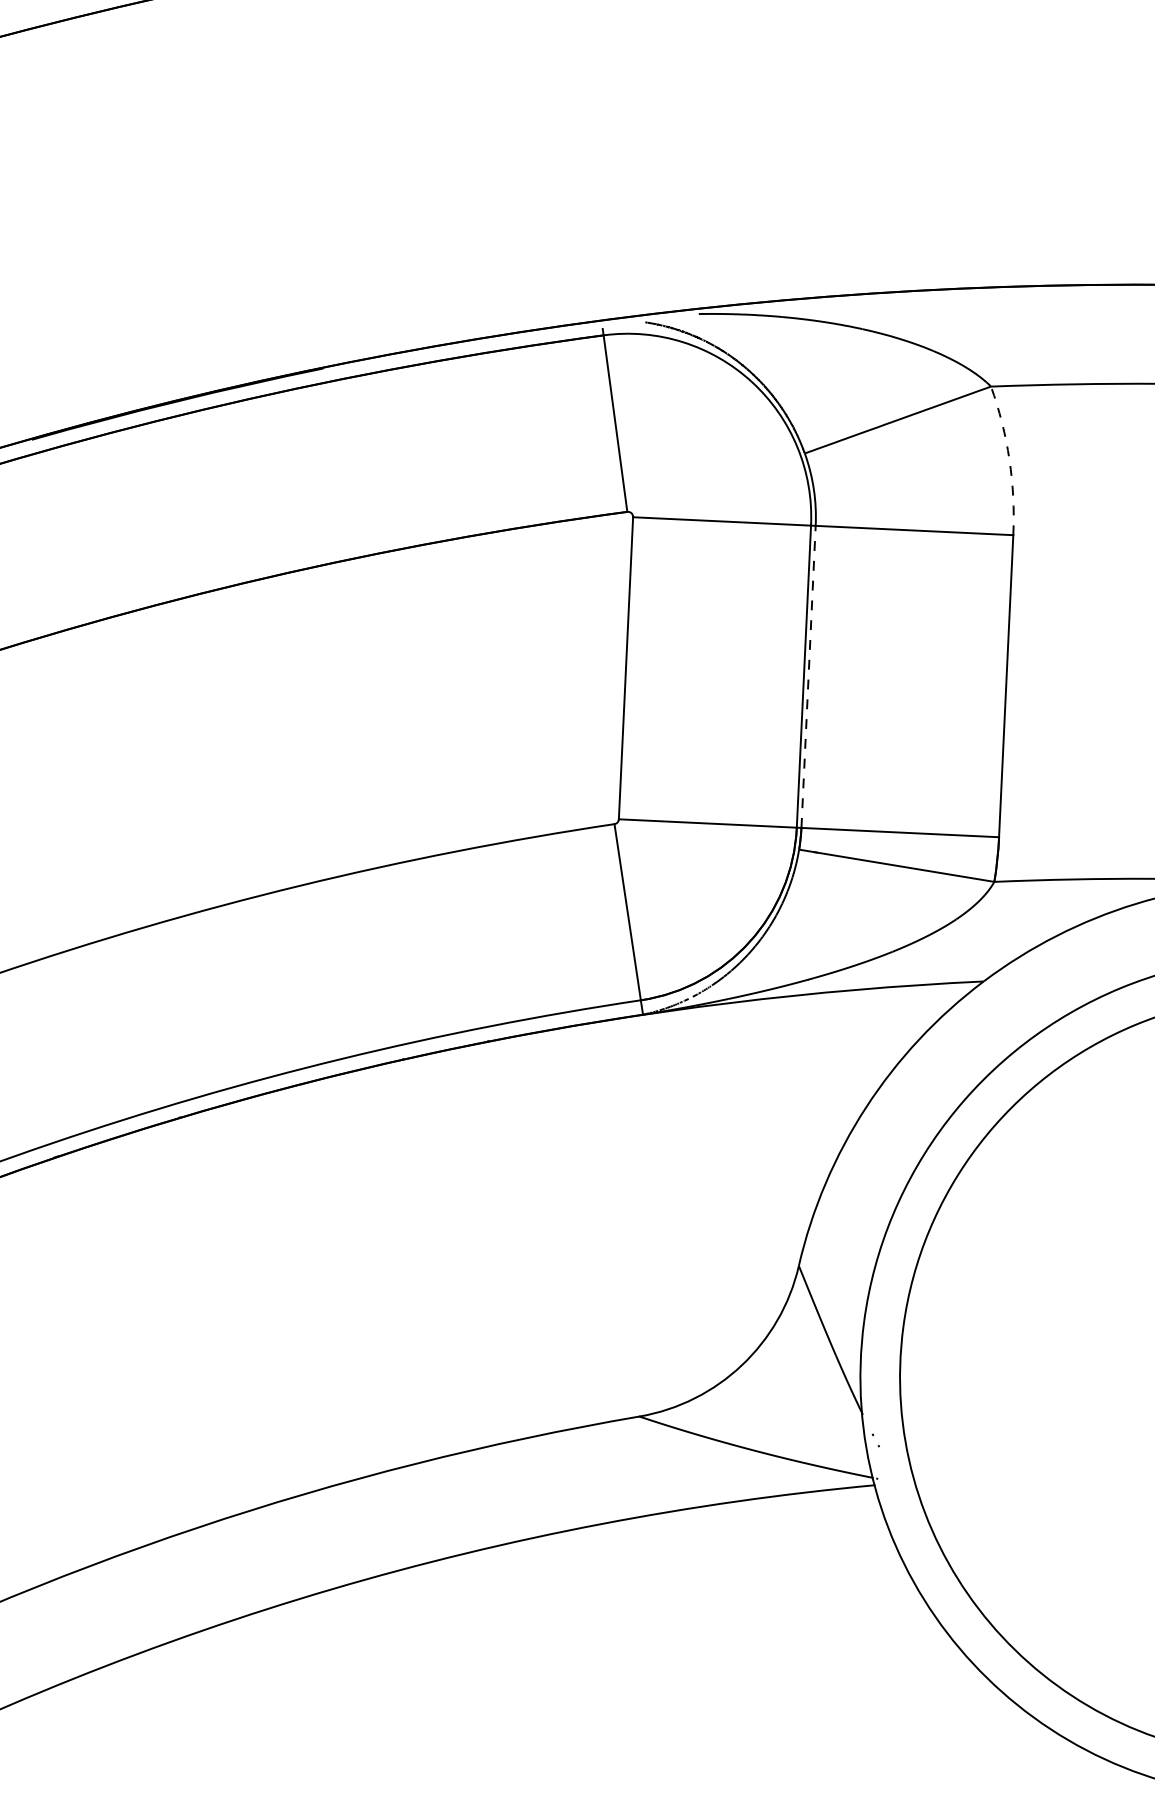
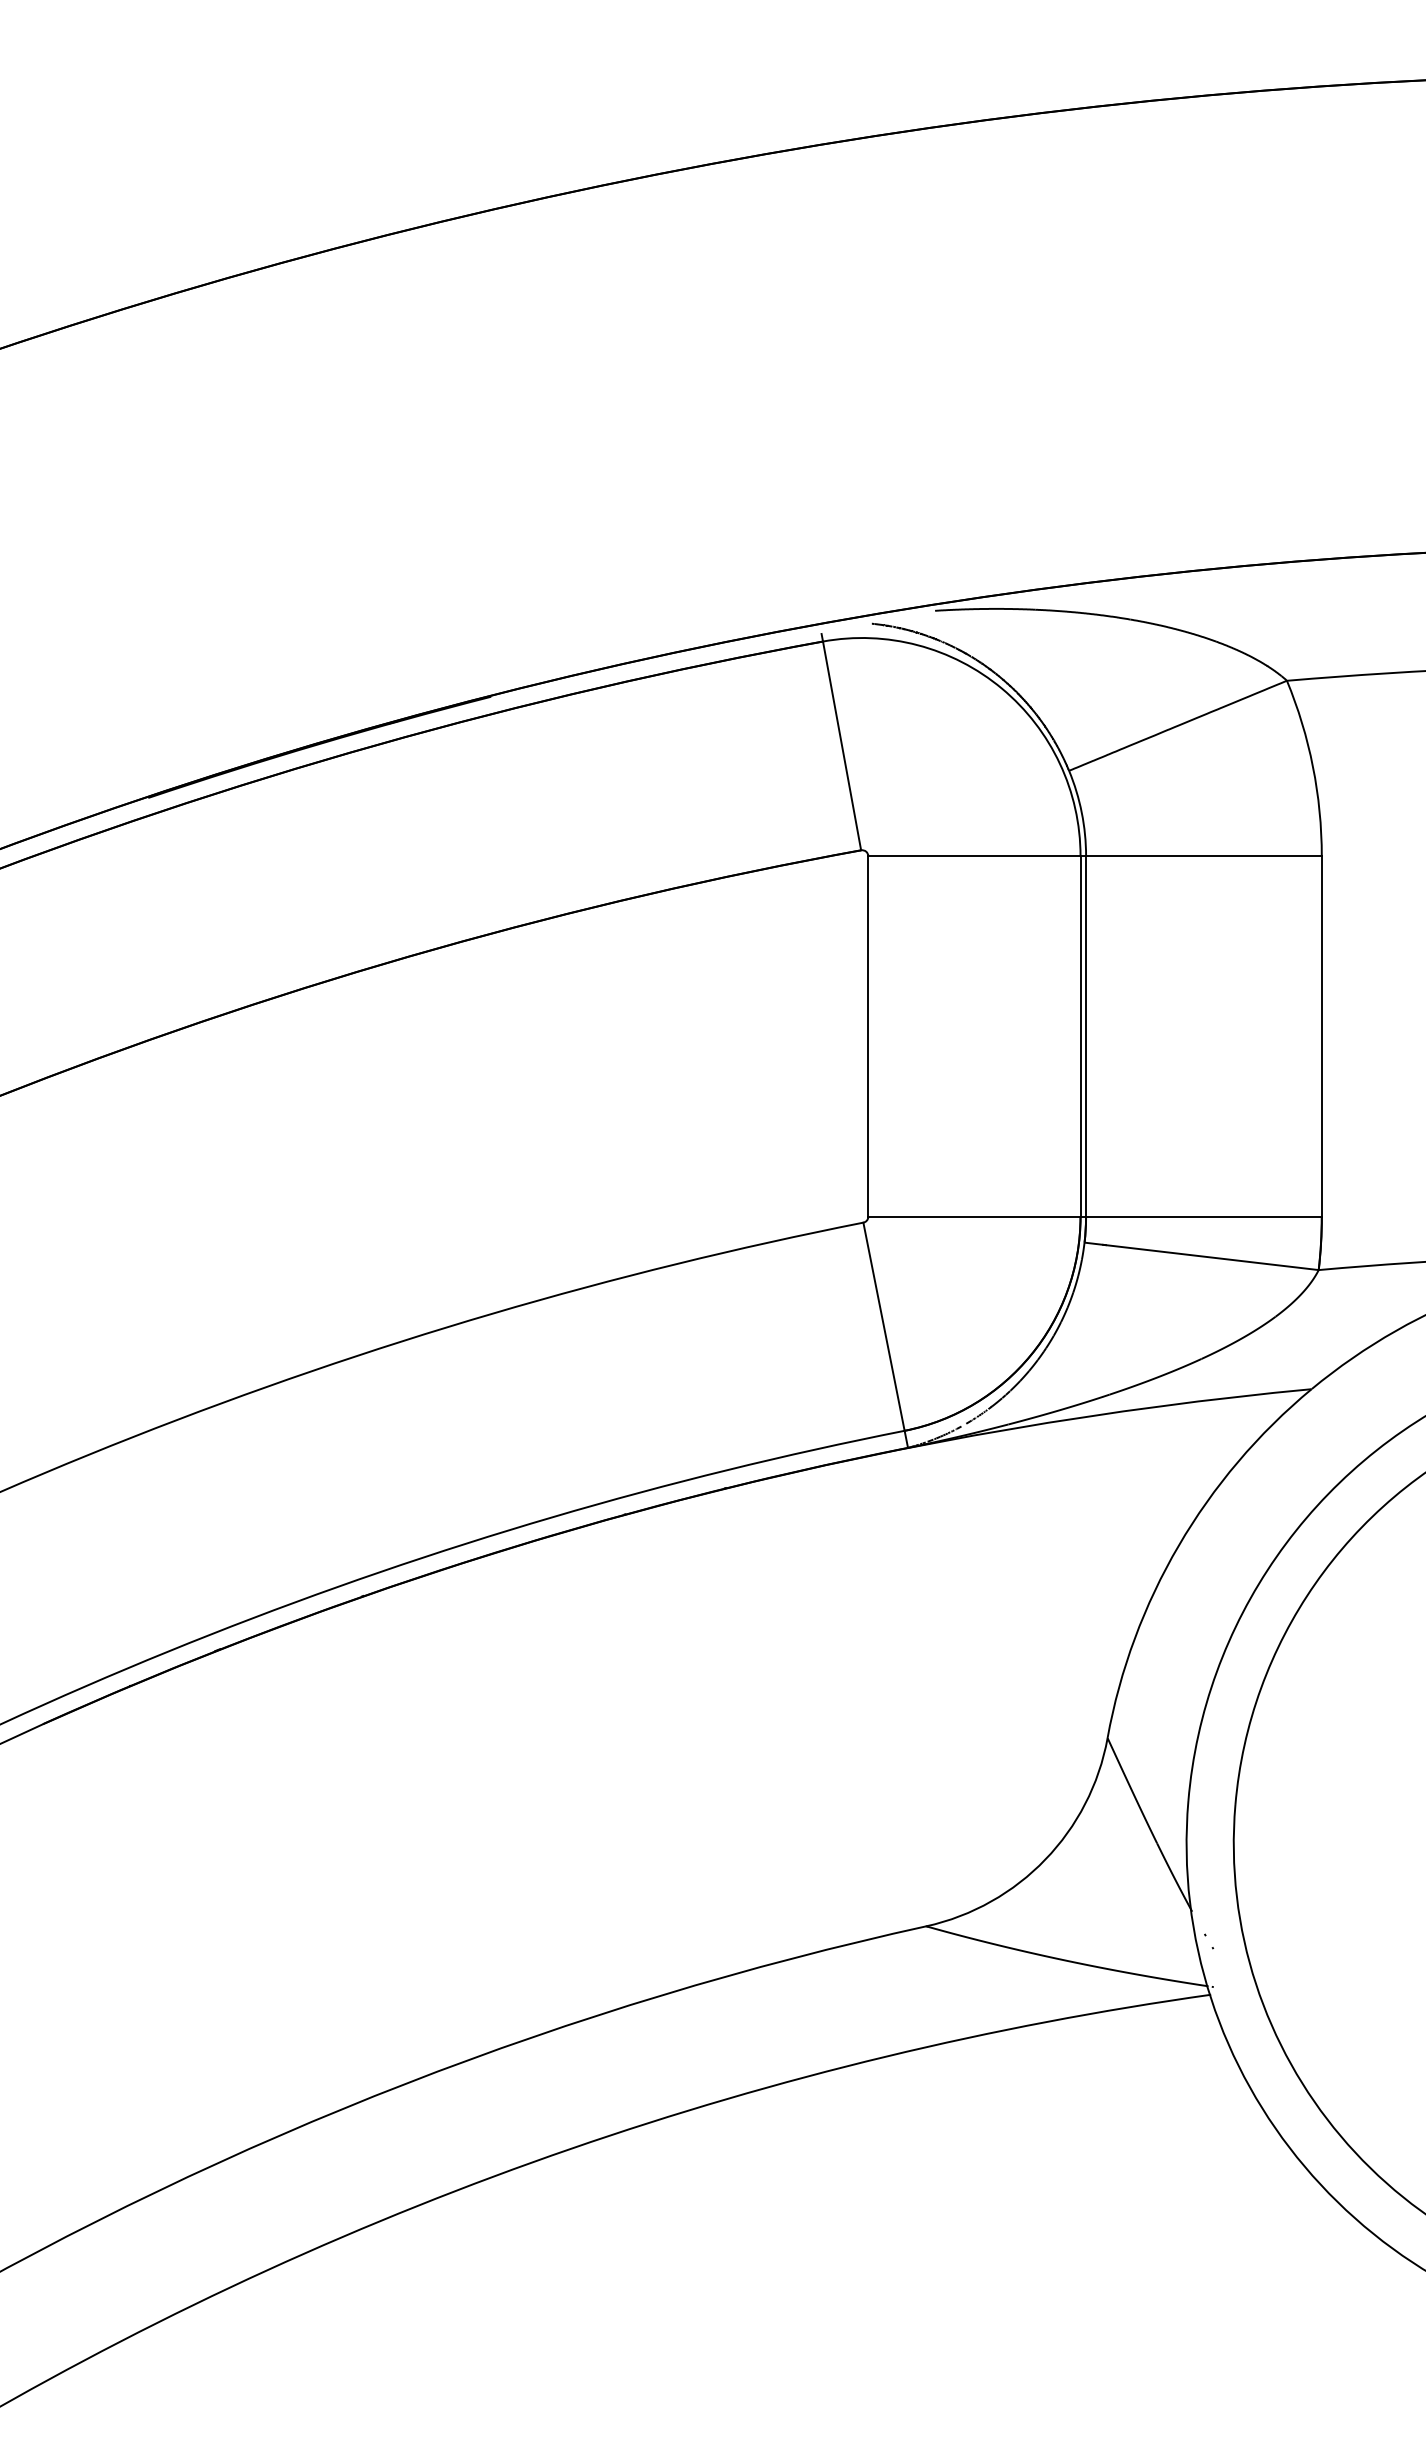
arc: (1009, 459) -> (1313, 766), dashed -> solid
line: (808, 676) -> (1086, 1036), dashed -> solid

